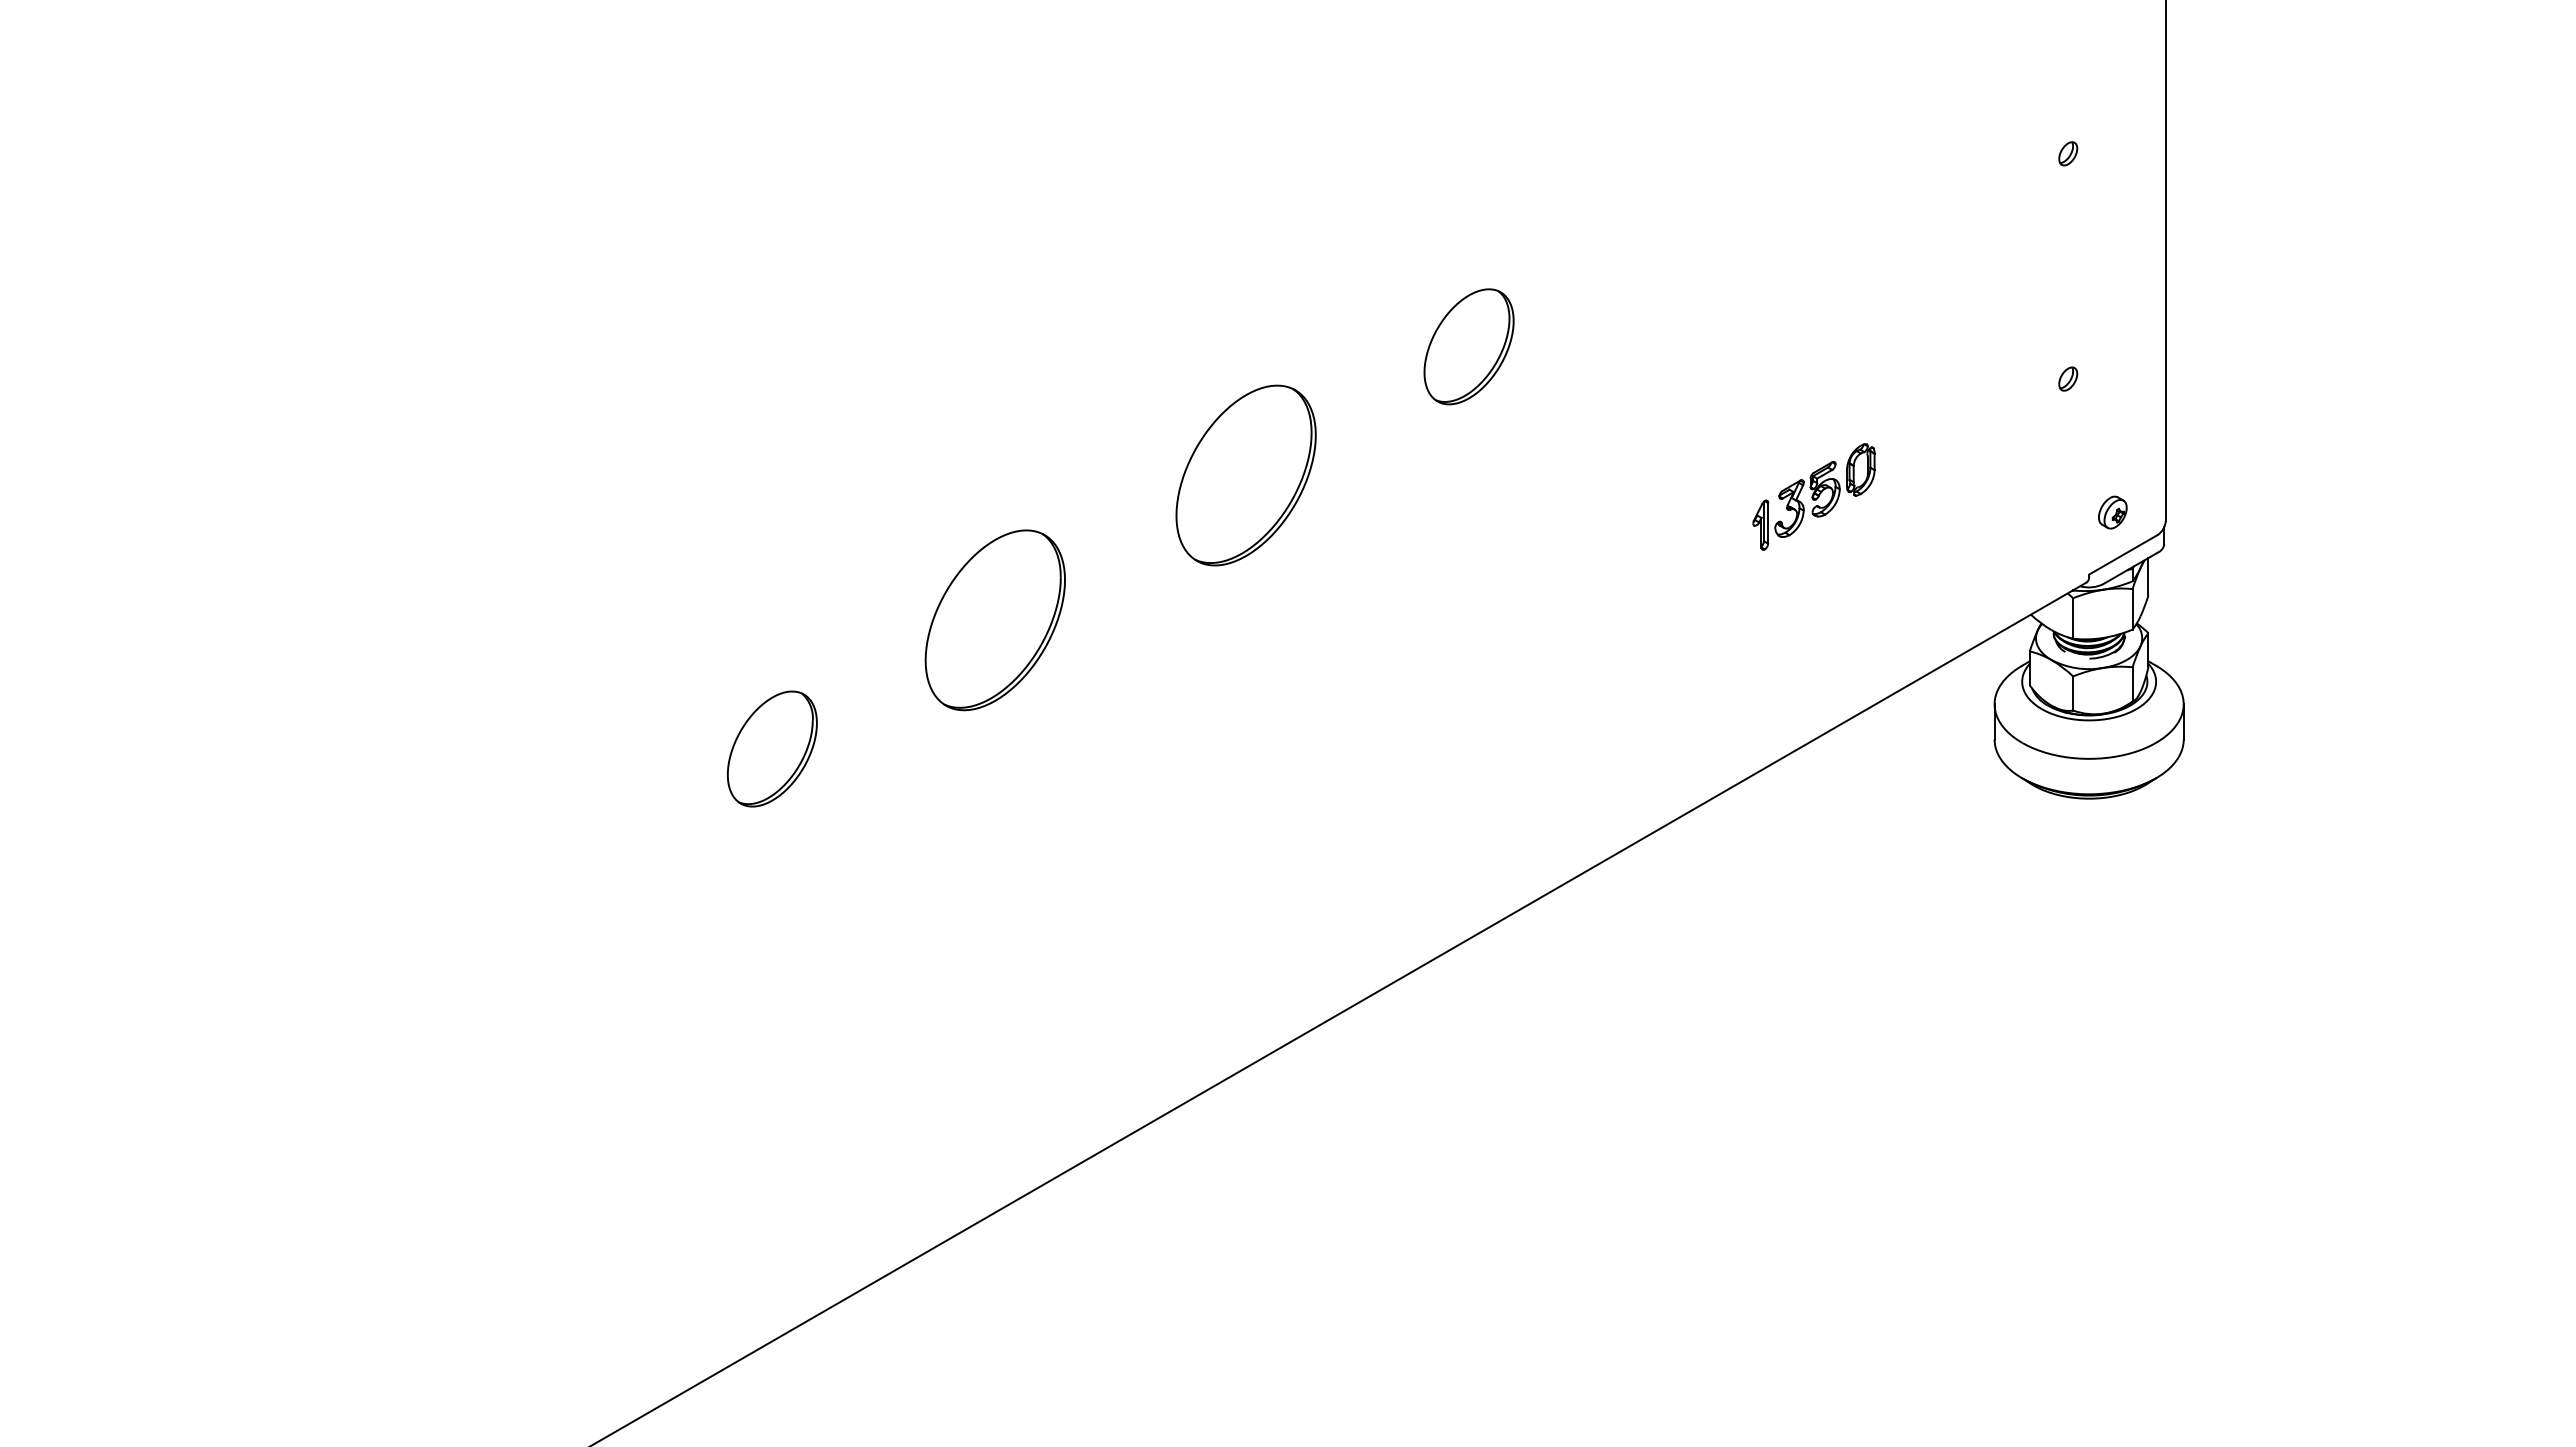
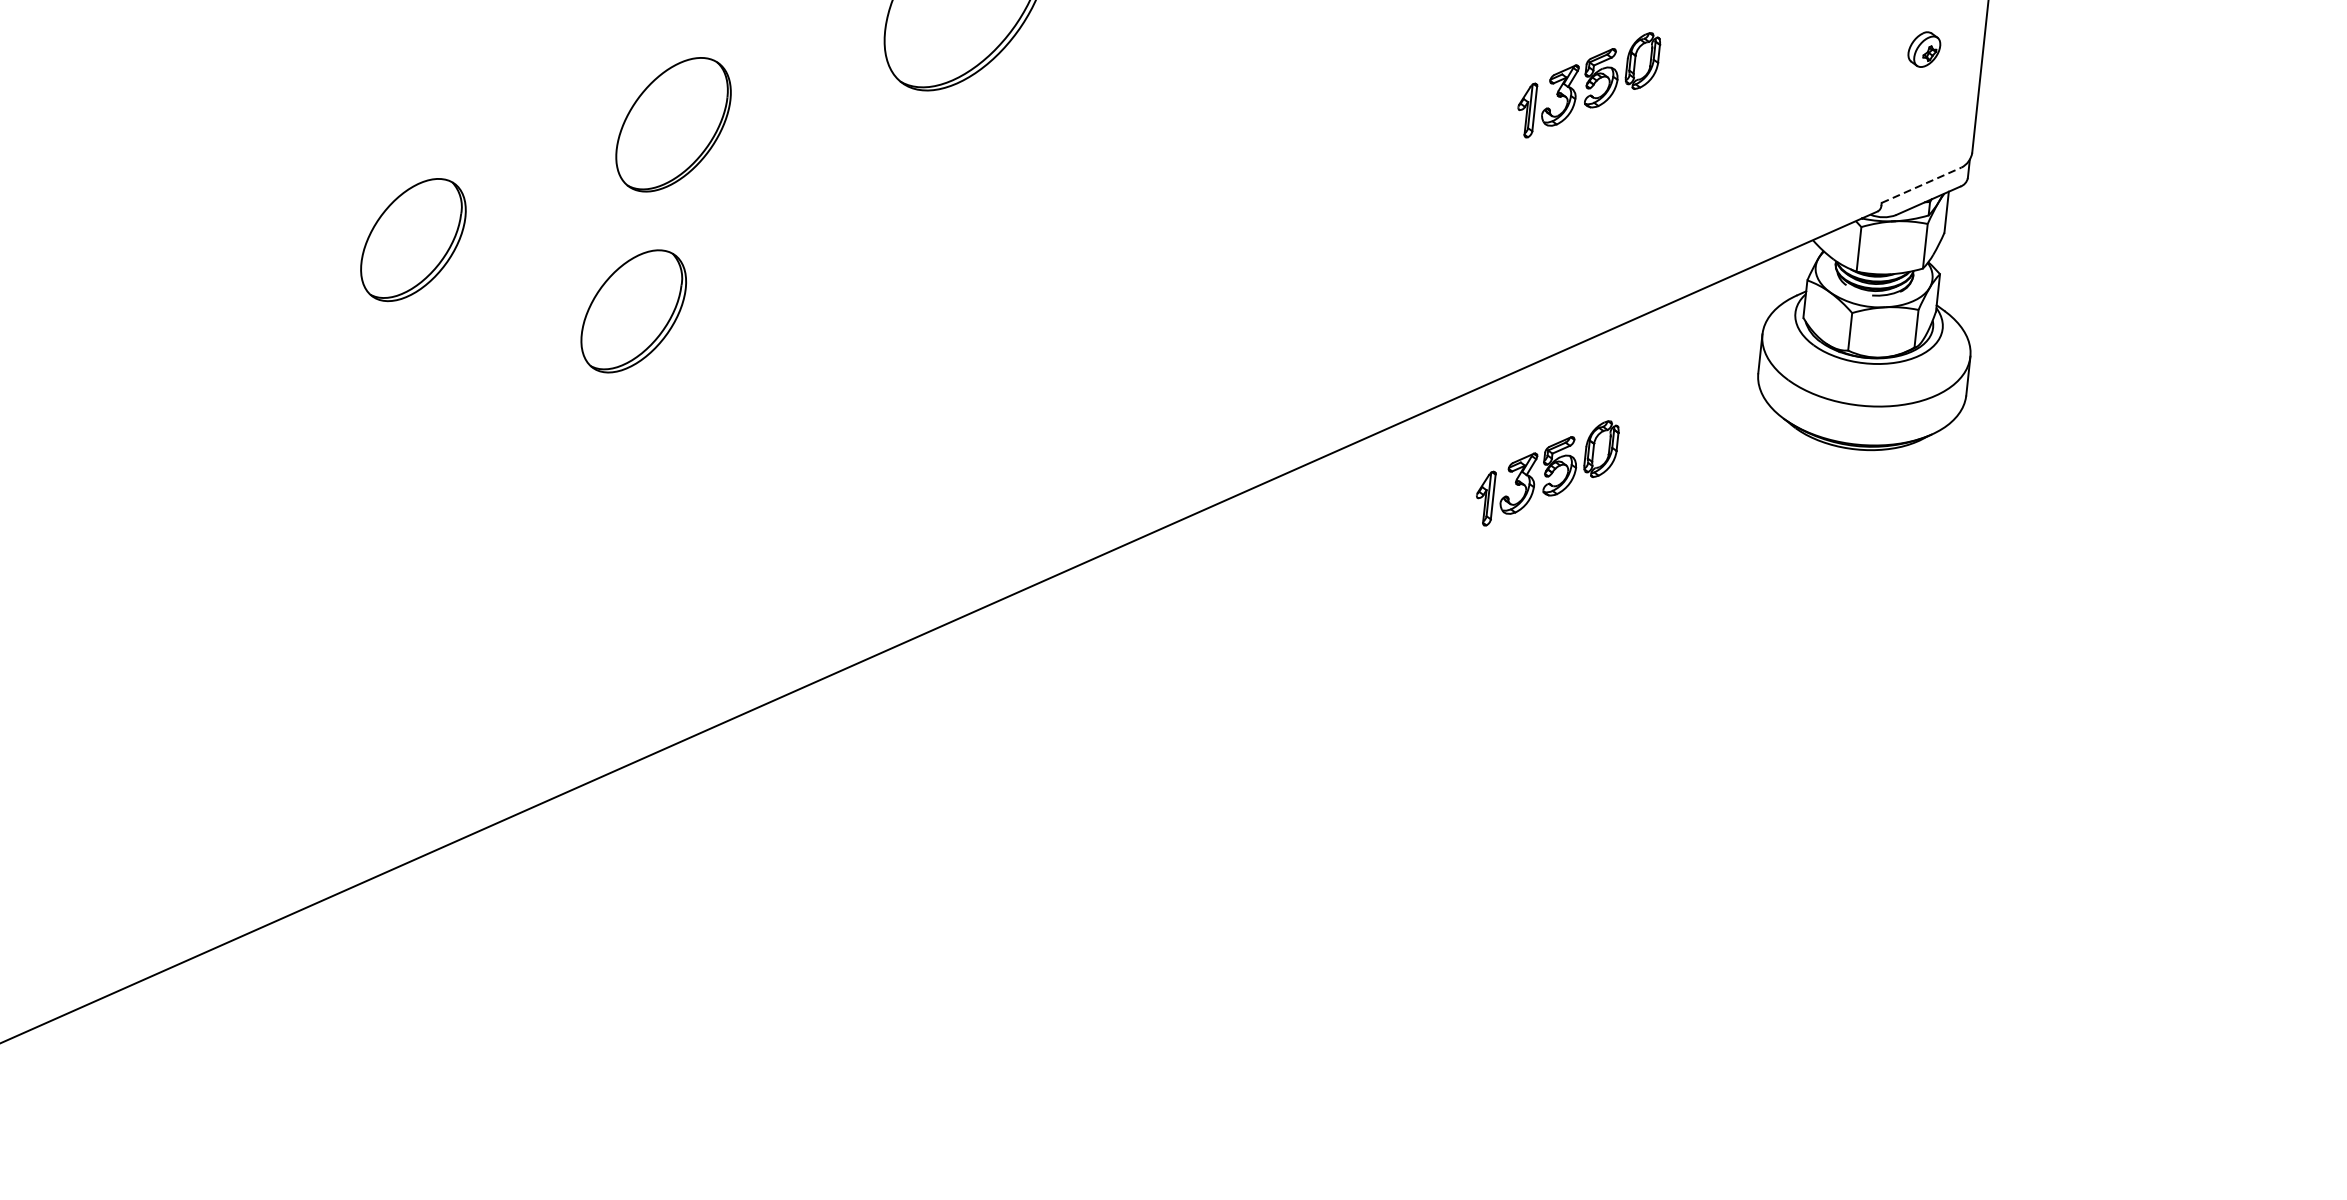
part: (2112, 512) -> (1924, 49), moved
line: (2123, 554) -> (1921, 184), solid -> dashed
part: (994, 620) -> (672, 124), size x0.7
part: (977, 791) -> (633, 310), added
part: (1813, 849) -> (1546, 472), added

